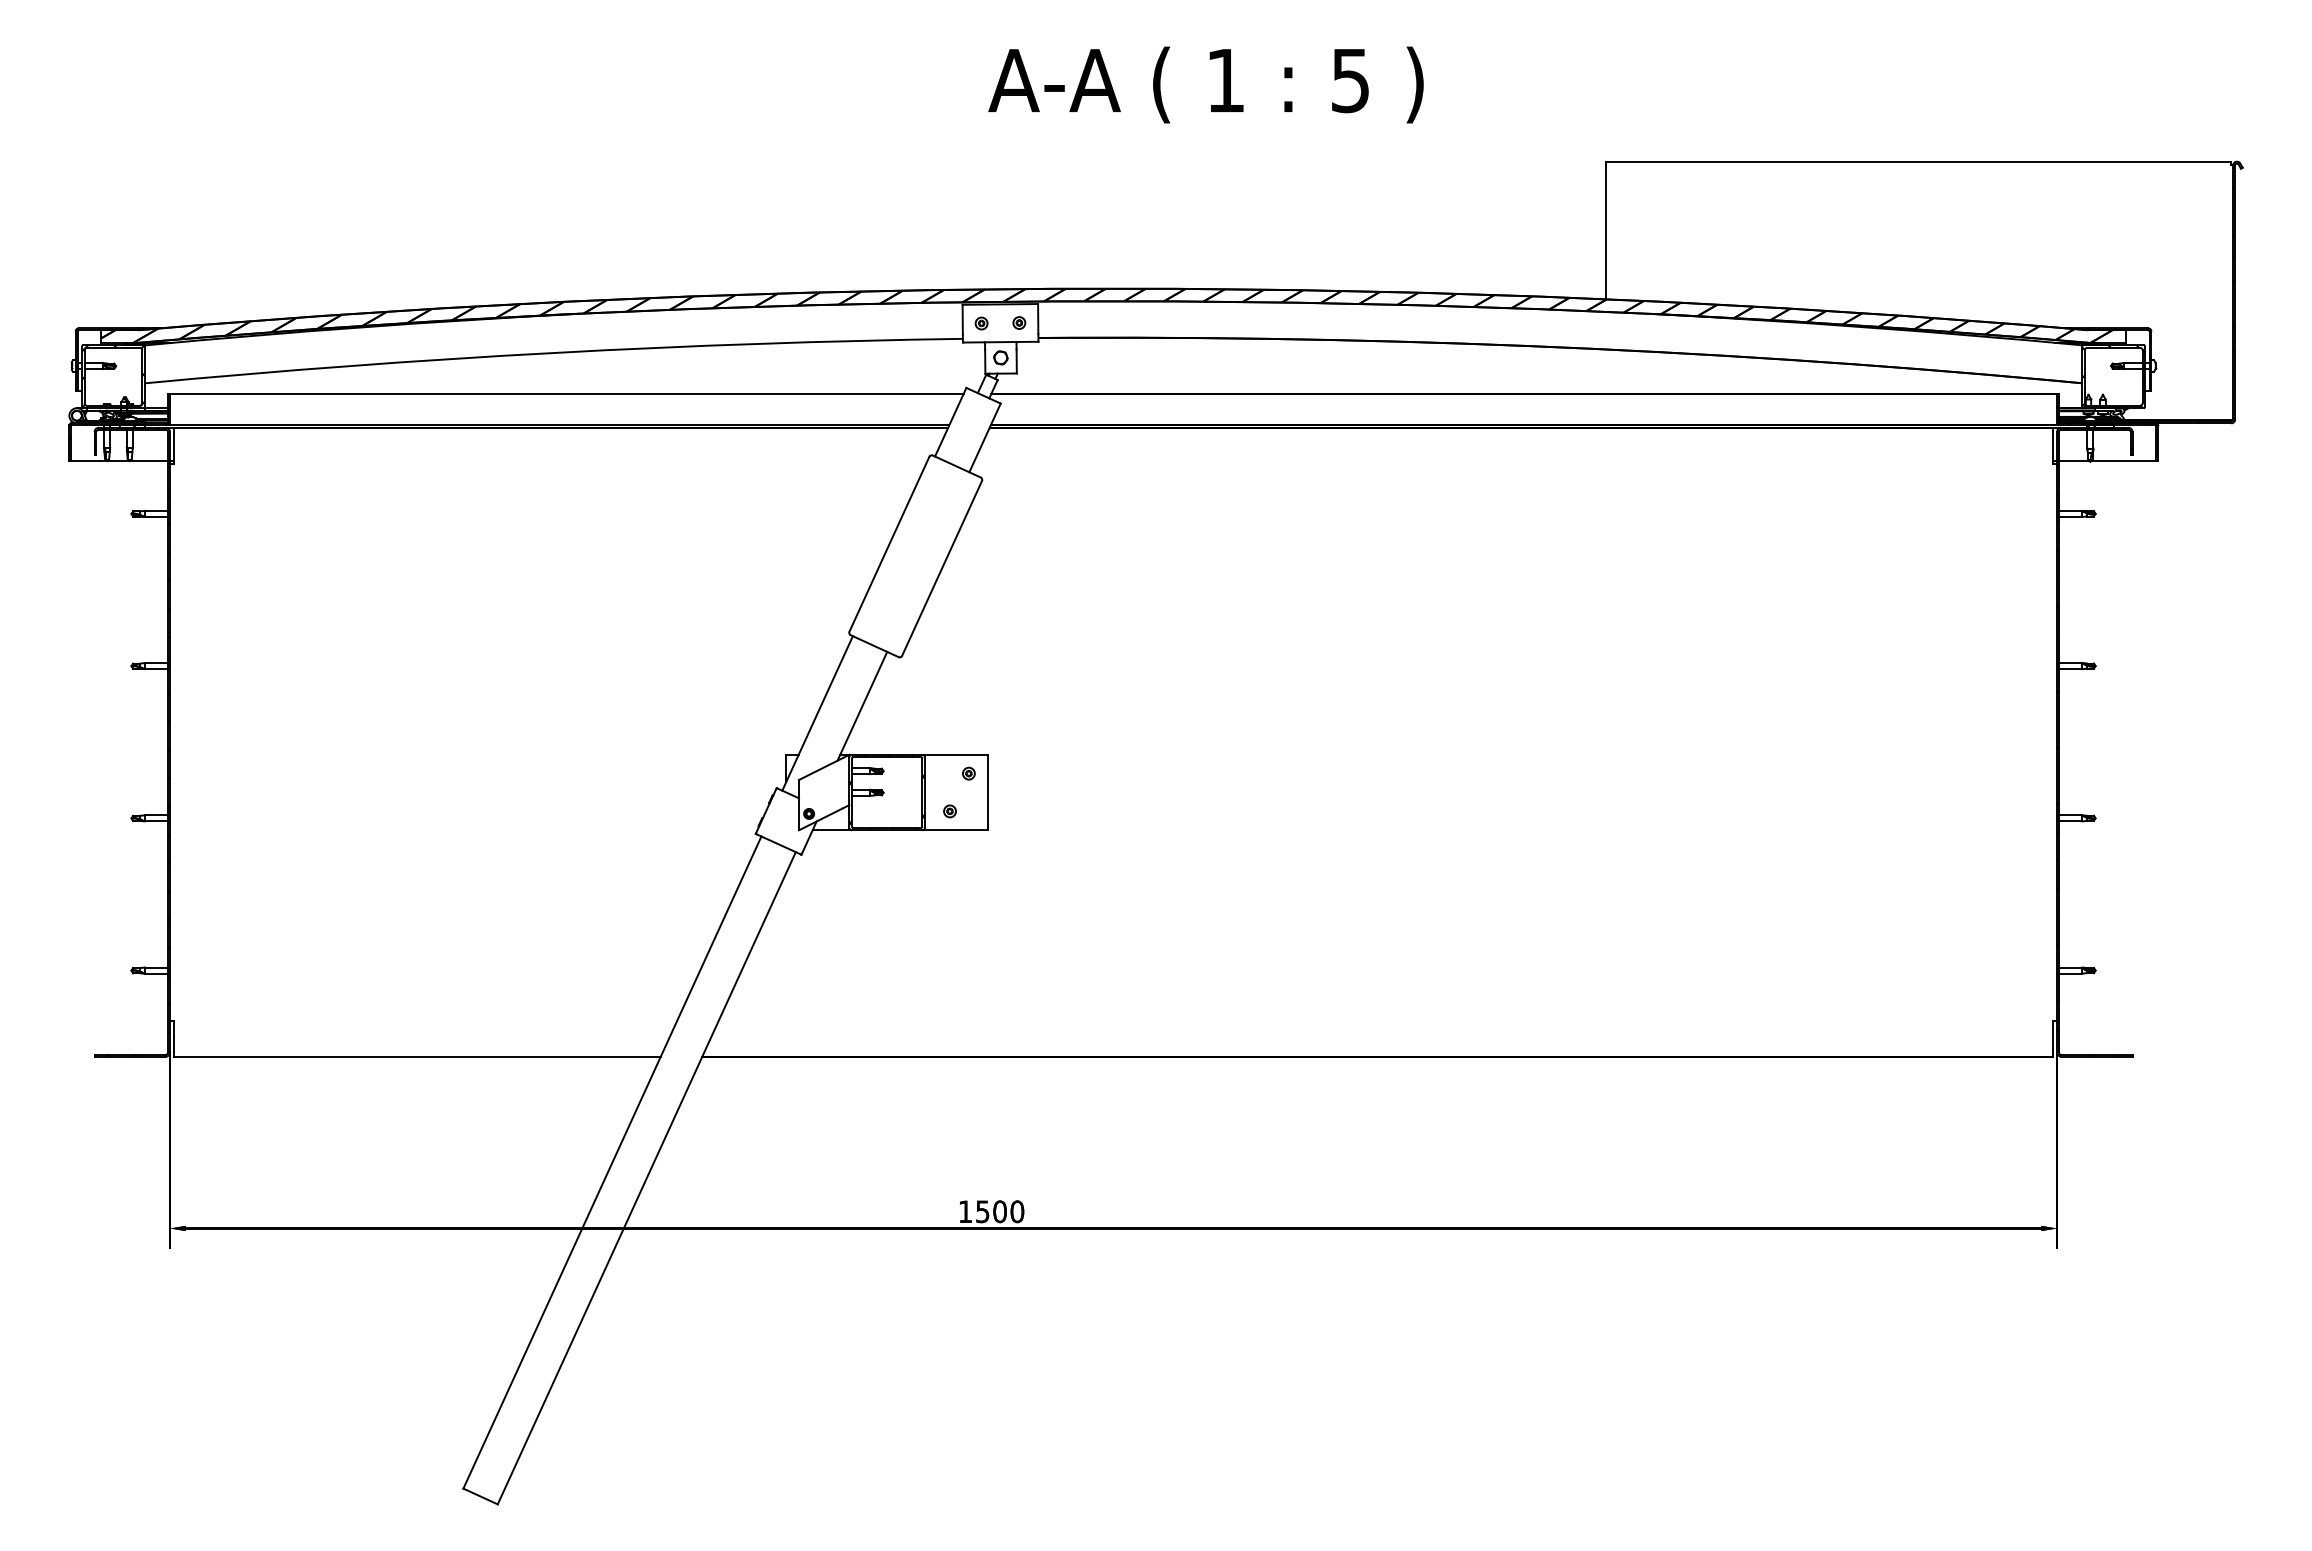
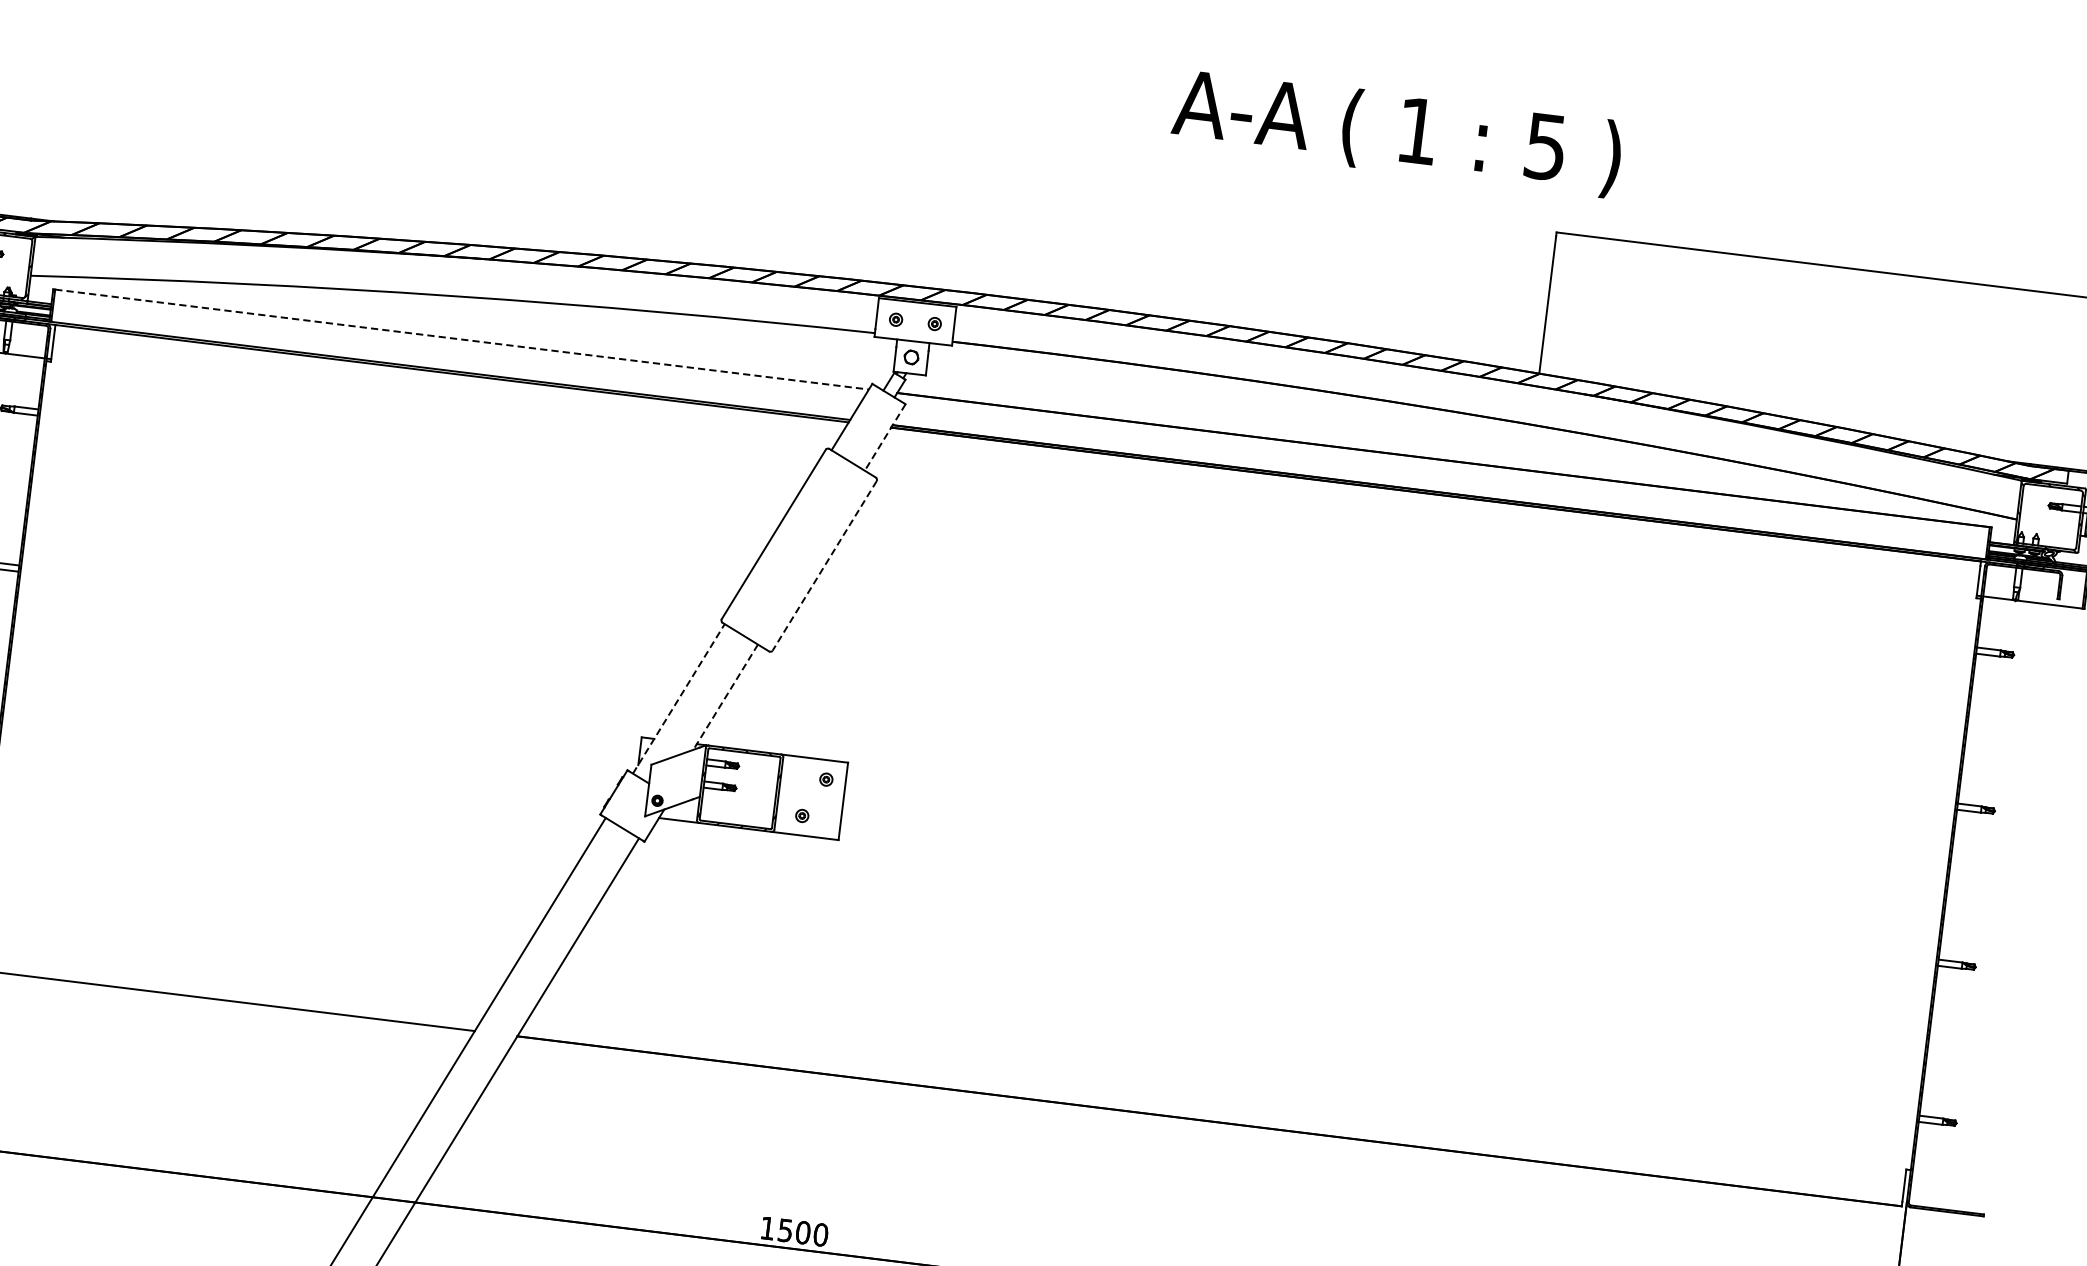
text: (1205, 84) -> (1396, 132), moved
line: (566, 393) -> (461, 339), solid -> dashed
line: (985, 437) -> (885, 437), solid -> dashed
line: (941, 568) -> (824, 565), solid -> dashed
line: (862, 706) -> (725, 697), solid -> dashed
line: (817, 713) -> (678, 698), solid -> dashed

